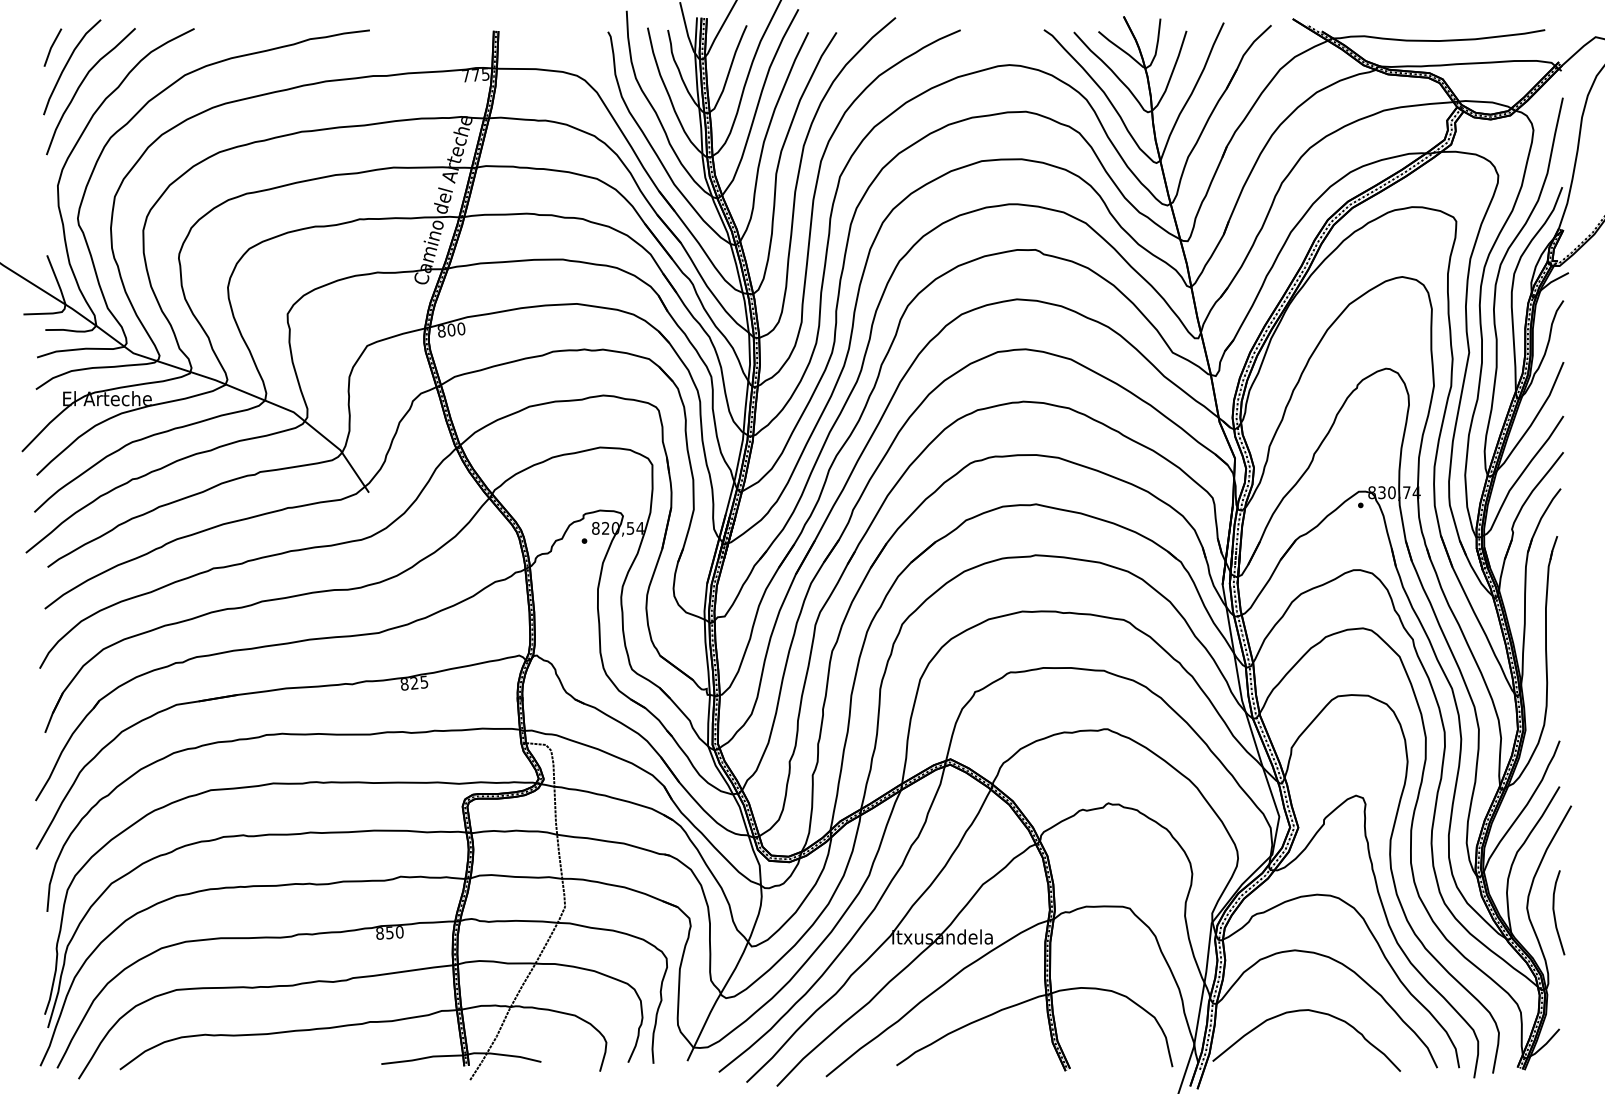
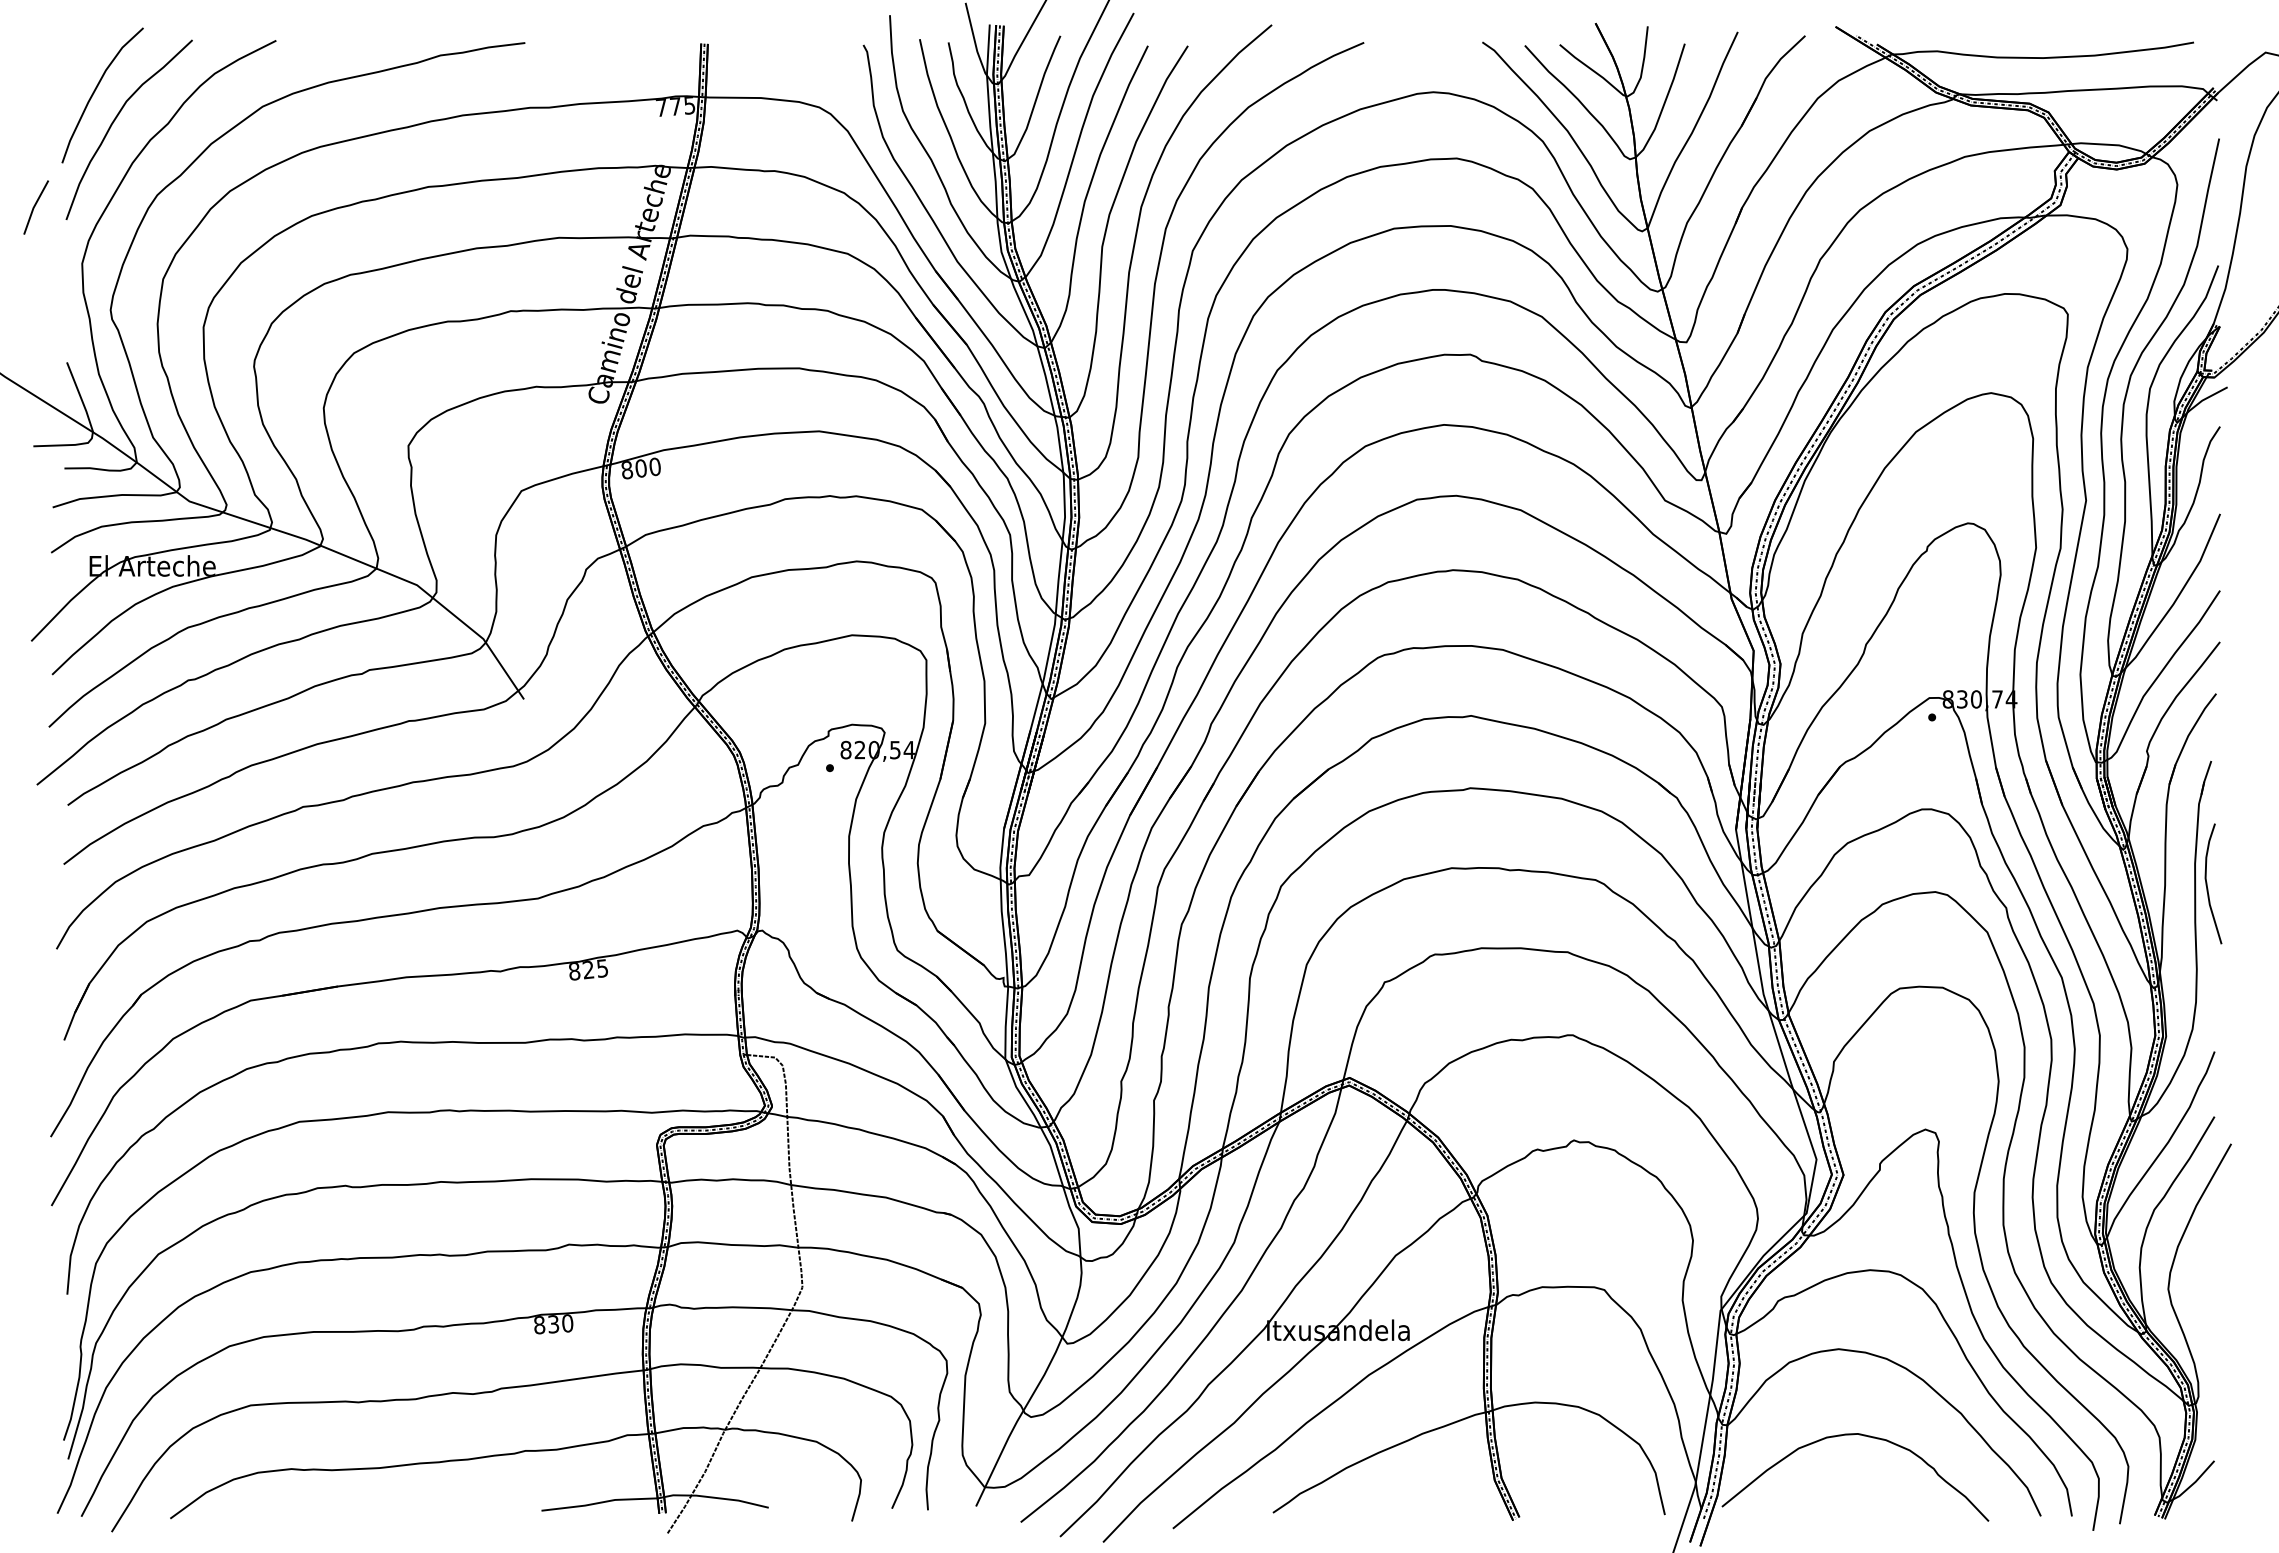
line: (52, 46) -> (35, 206), moved
curve: (1554, 912) -> (2207, 883), moved
text: (389, 932) -> (553, 1323), 850 -> 830

